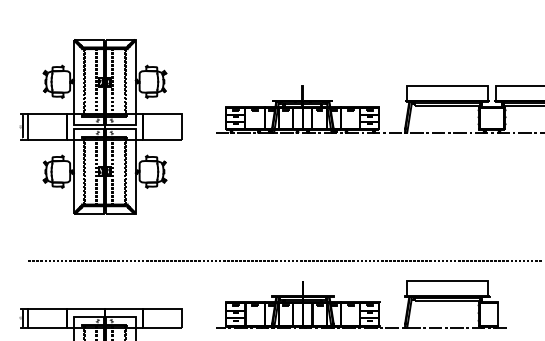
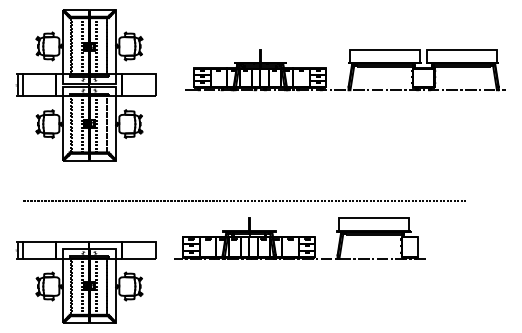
part: (361, 304) -> (299, 238), moved

